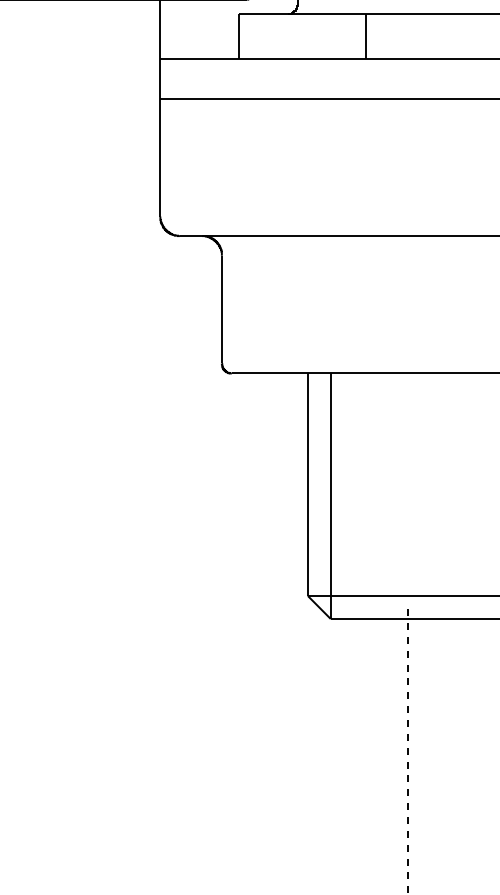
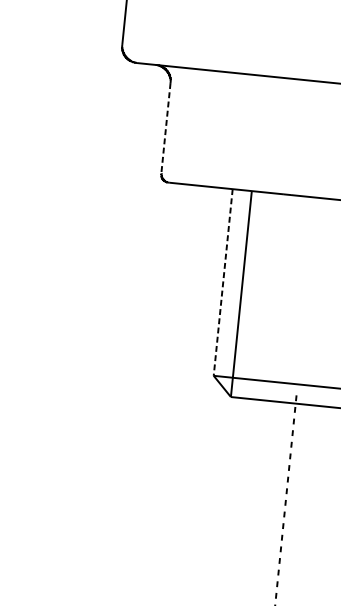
line: (221, 309) -> (165, 128), solid -> dashed
line: (307, 485) -> (222, 283), solid -> dashed

